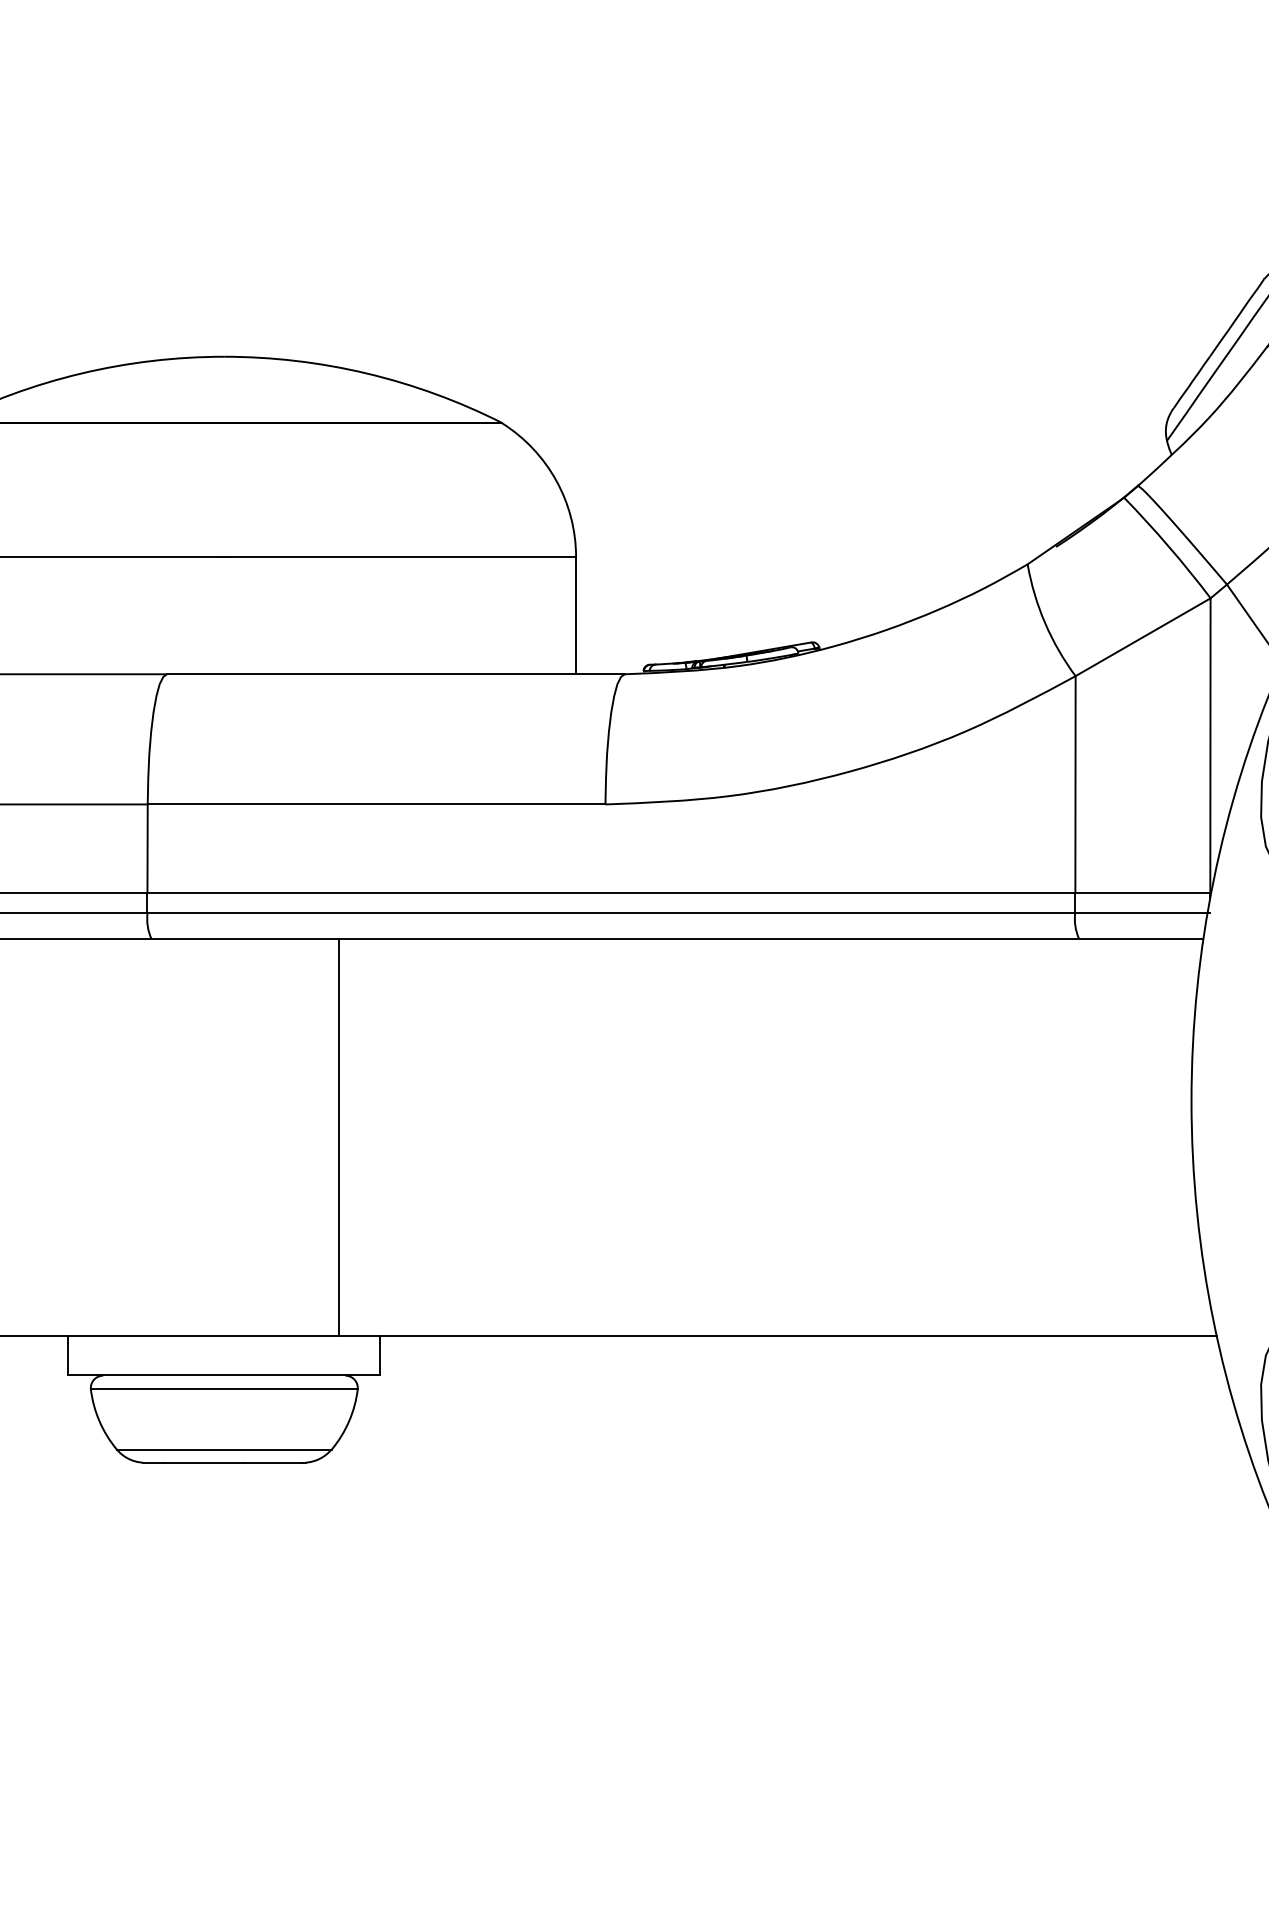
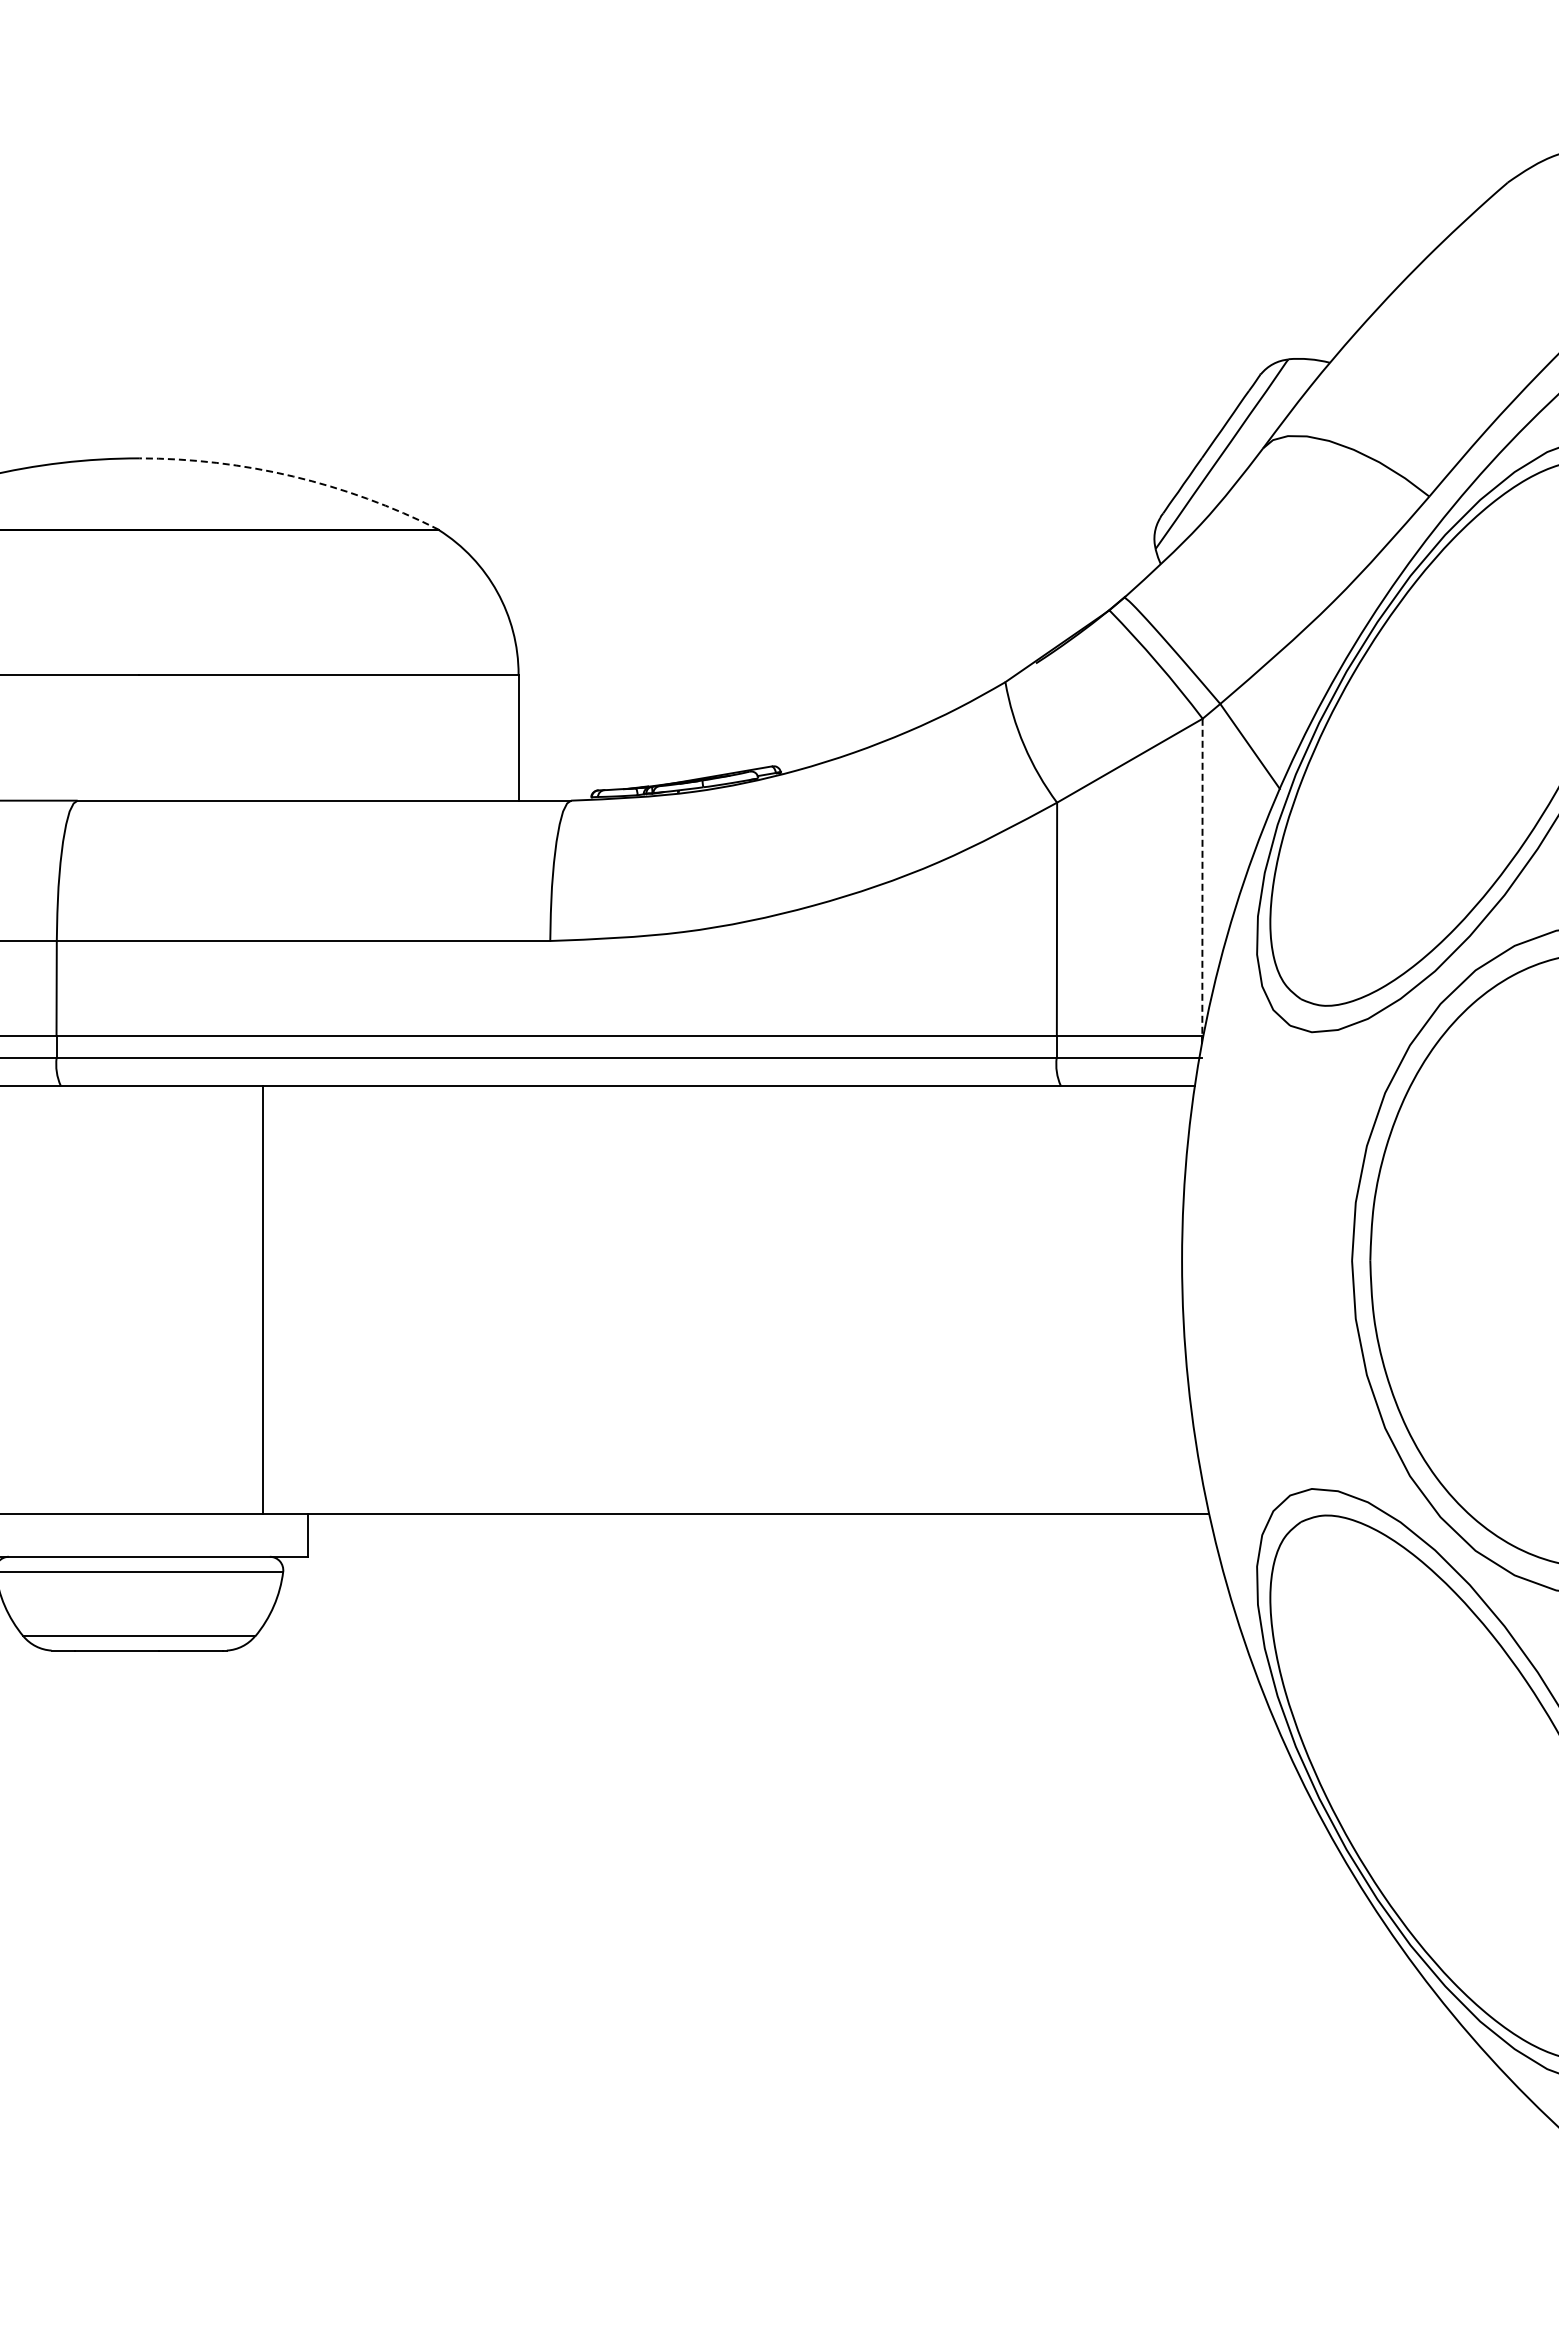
arc: (367, 373) -> (293, 476), solid -> dashed
line: (1210, 745) -> (1202, 877), solid -> dashed

